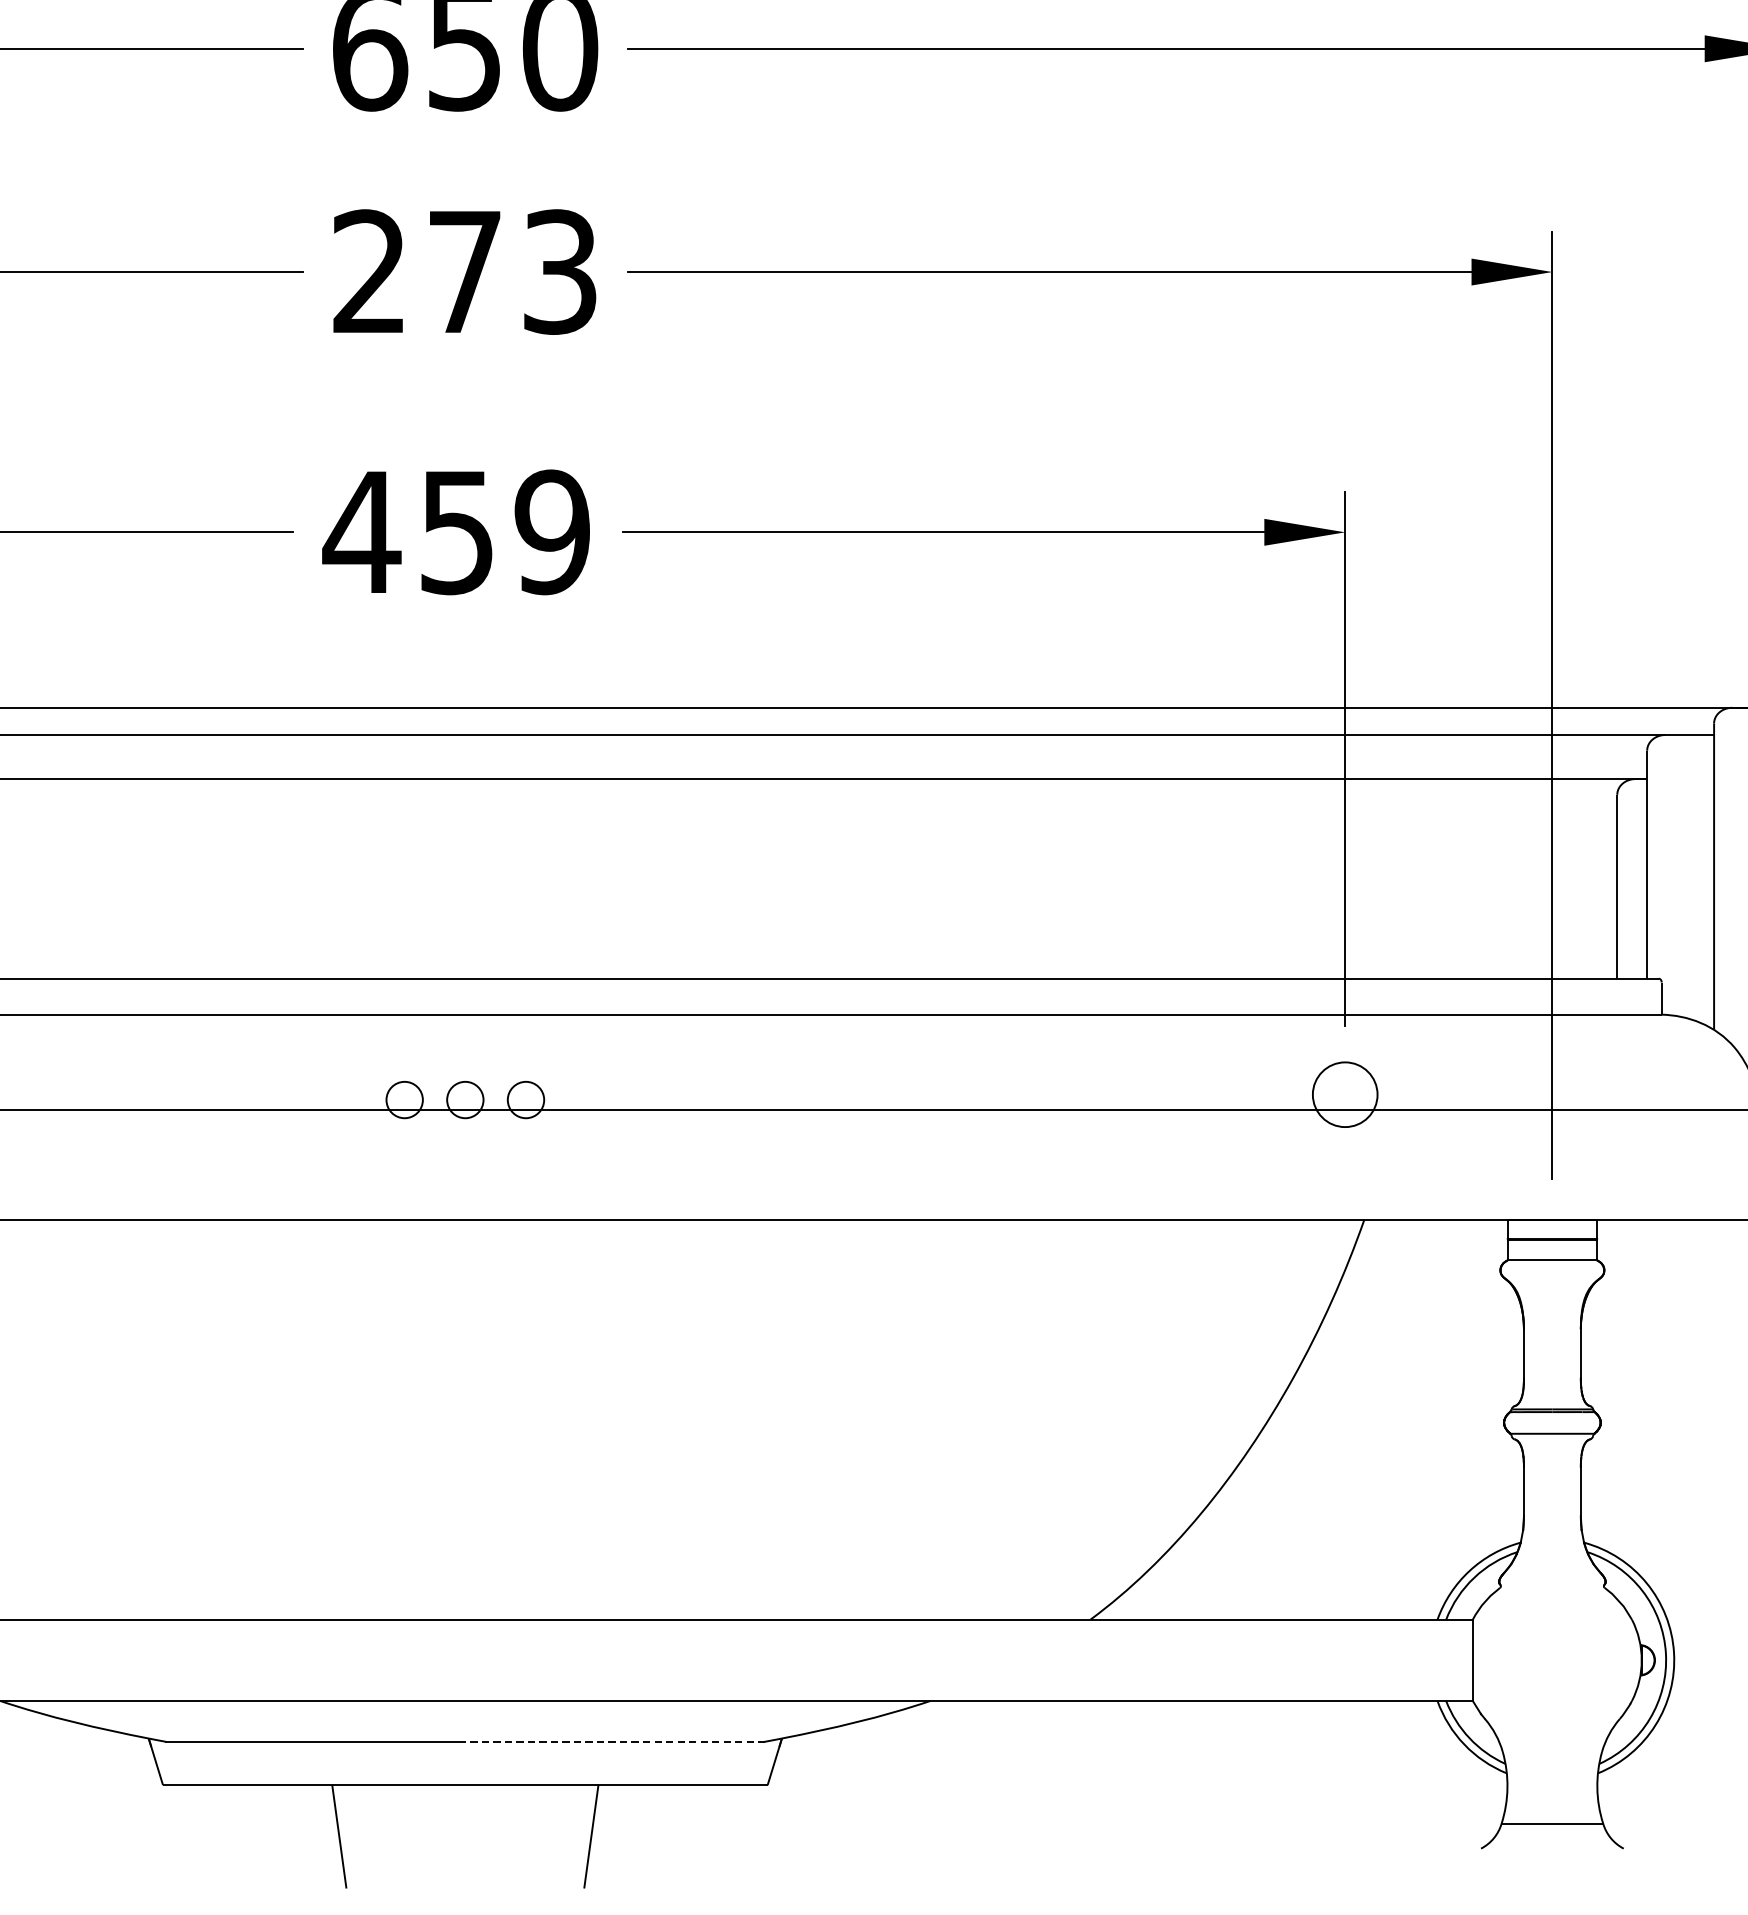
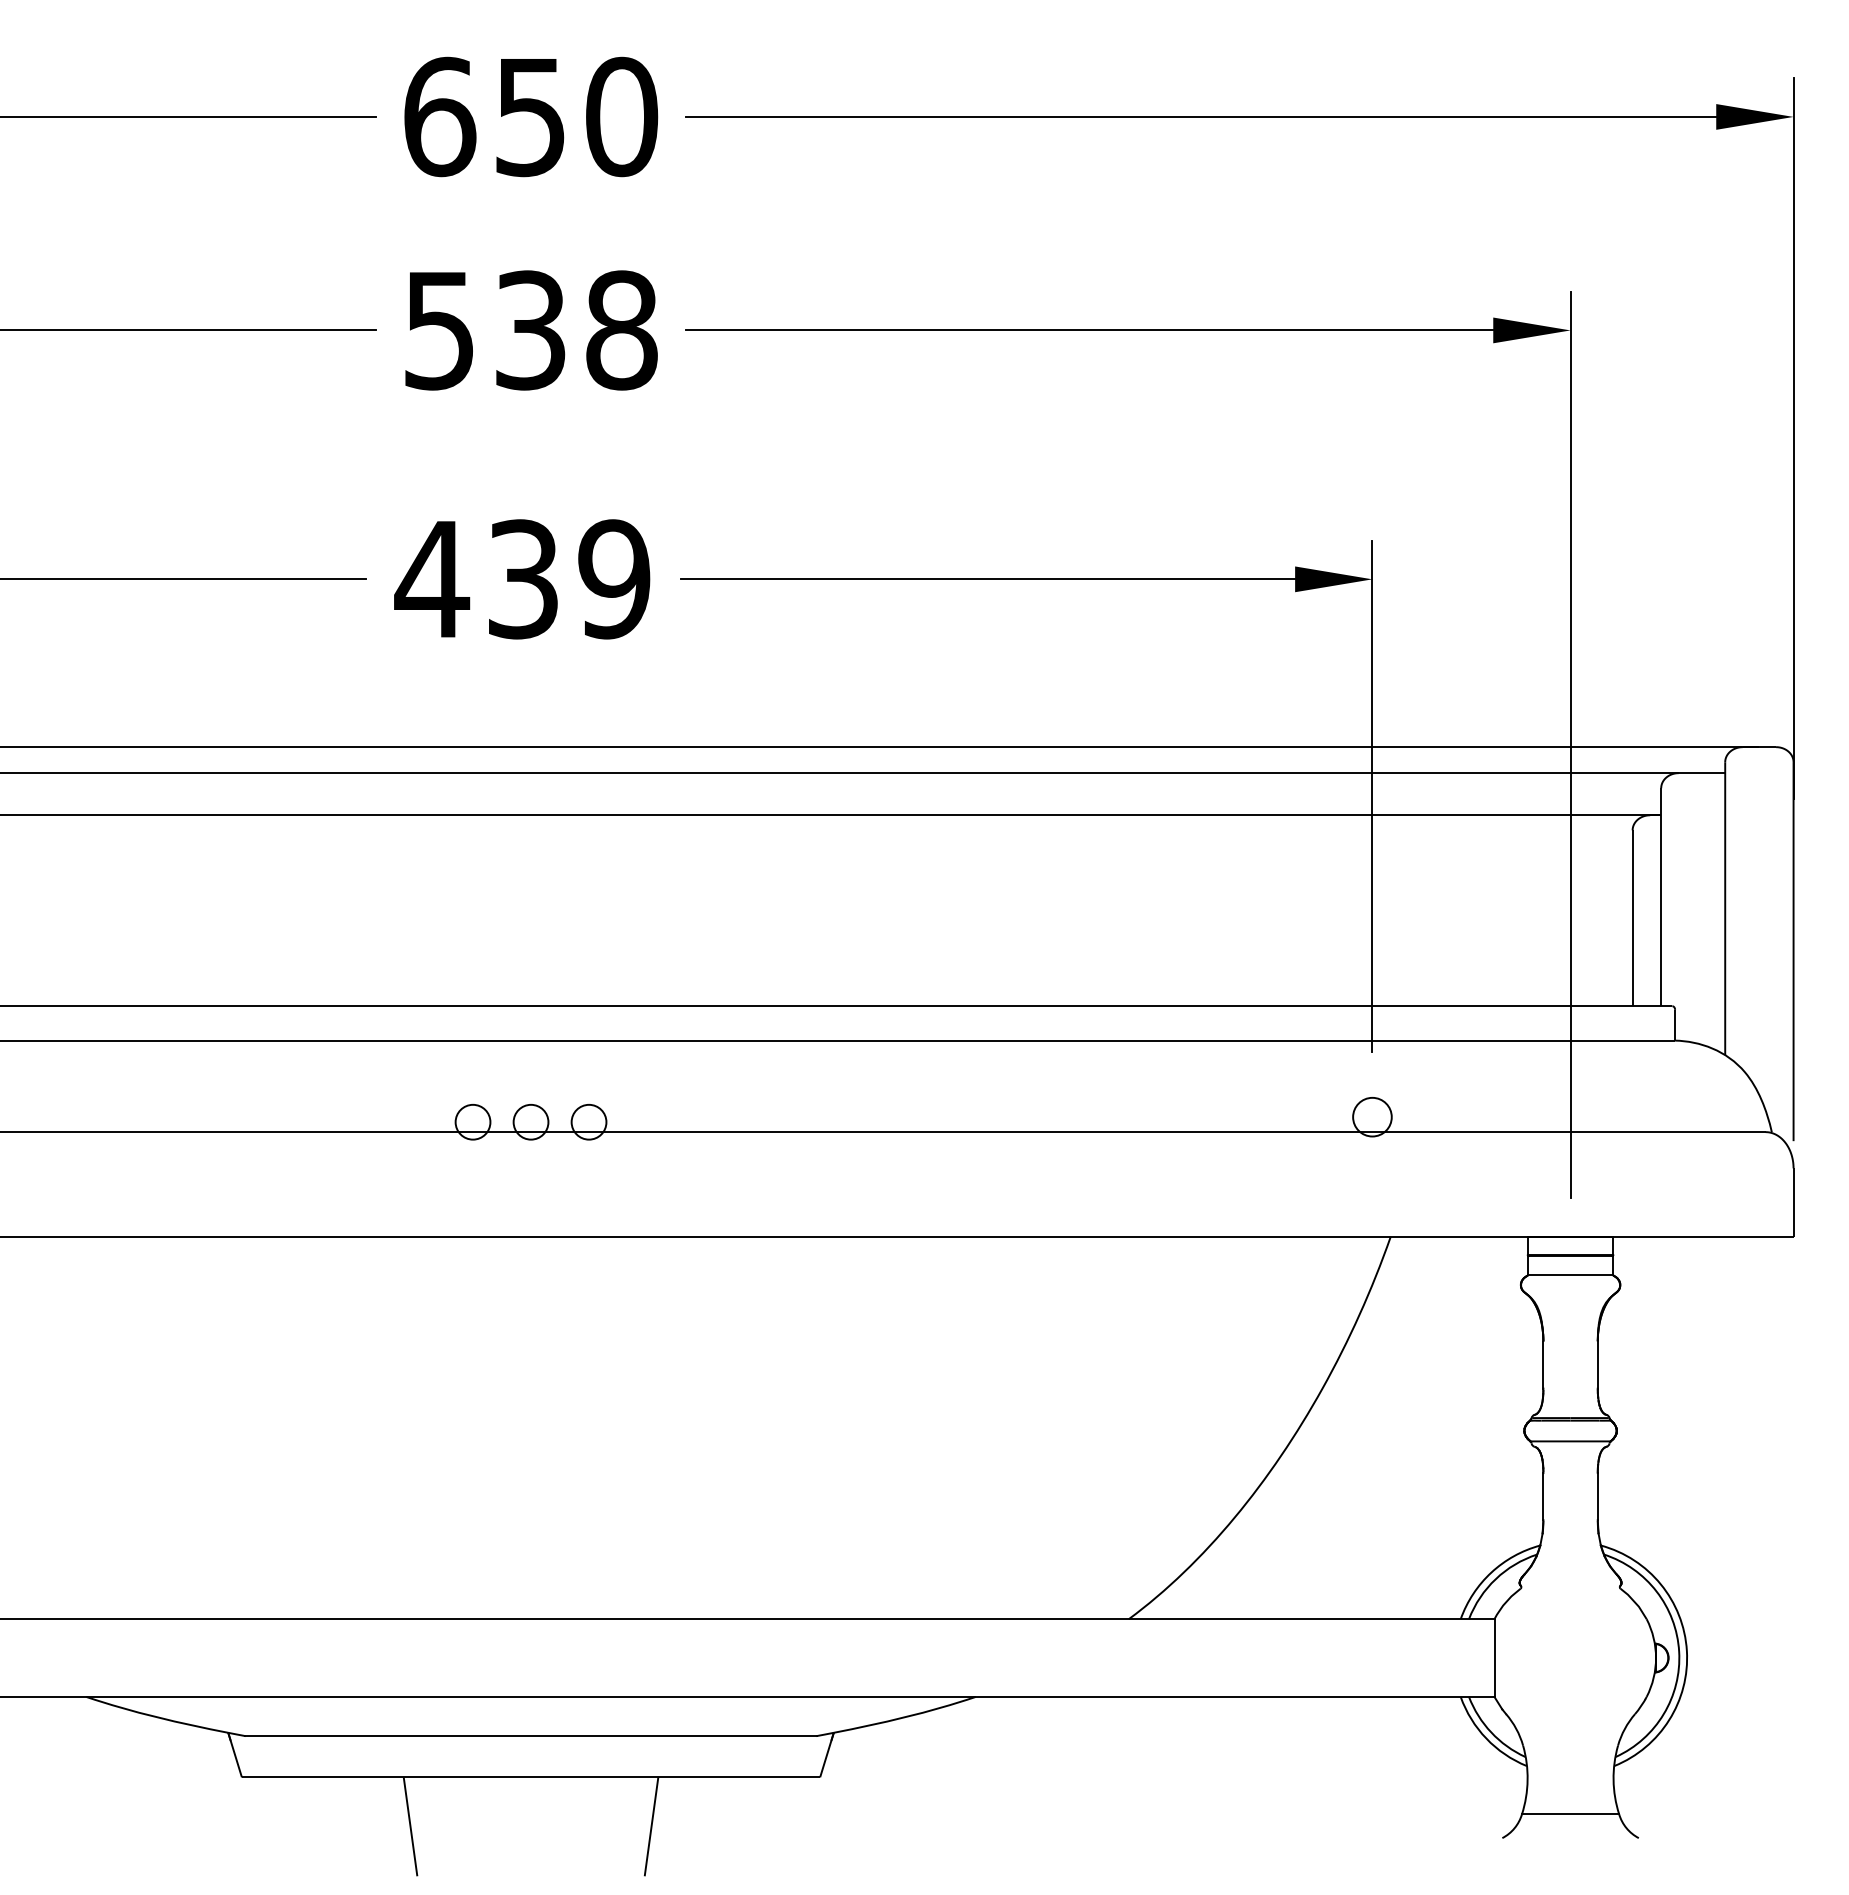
text: (465, 272) -> (531, 330), 273 -> 538
text: (457, 532) -> (523, 579), 459 -> 439
circle: (1345, 1094) -> (1372, 1116), size x0.62
line: (614, 1741) -> (673, 1735), dashed -> solid

